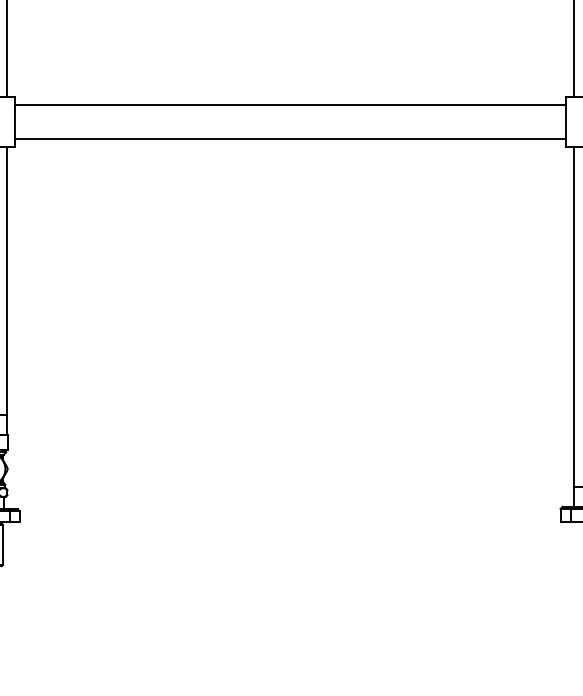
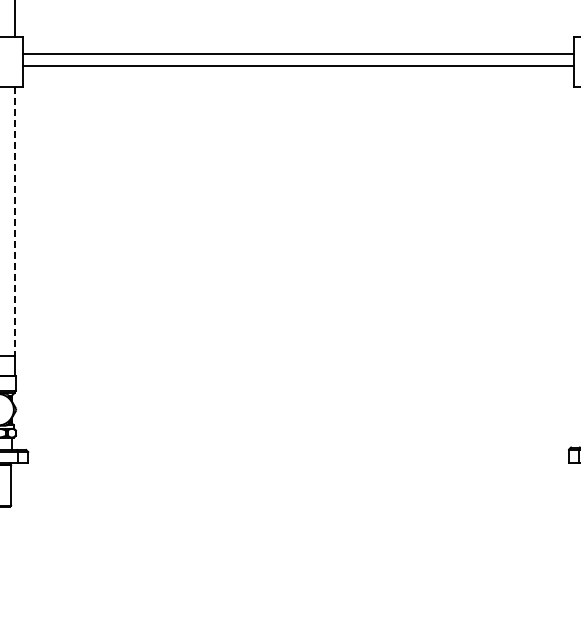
line: (289, 104) -> (297, 66), moved
line: (289, 138) -> (297, 54), moved
line: (6, 281) -> (14, 222), solid -> dashed

